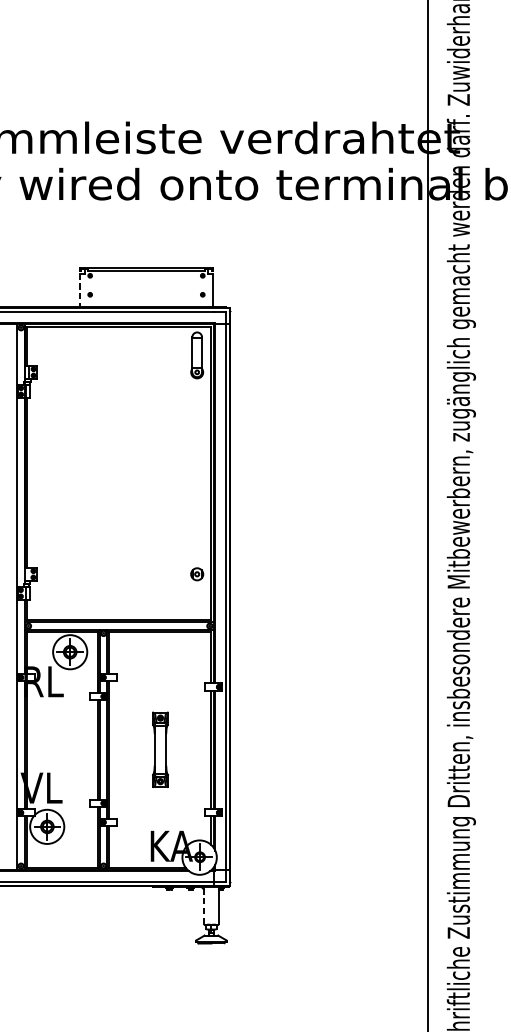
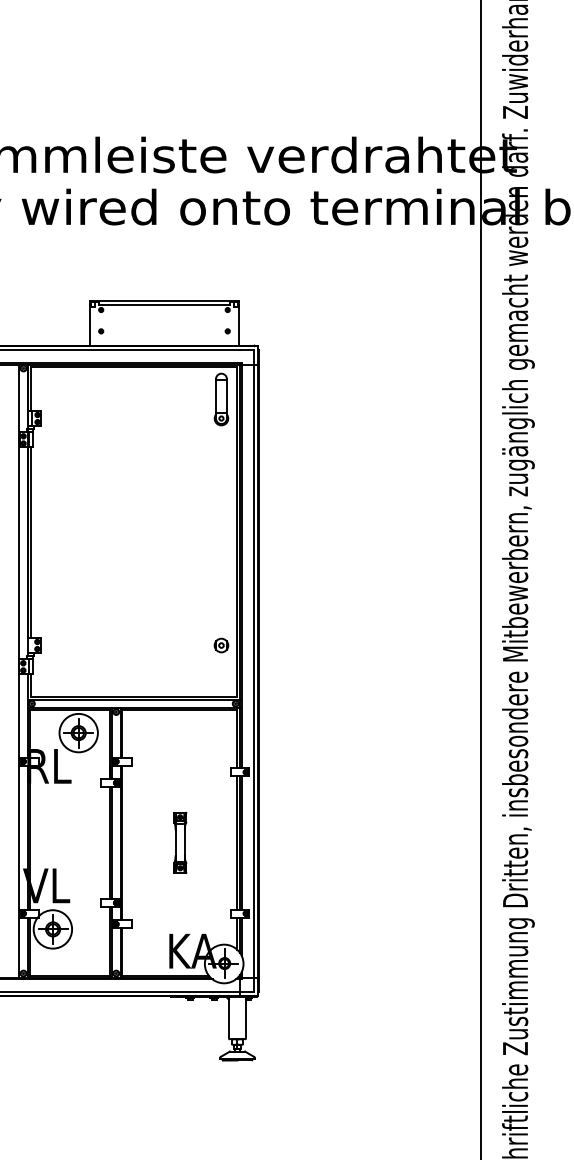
line: (79, 291) -> (89, 327), dashed -> solid
part: (160, 749) -> (180, 842), size x0.71
line: (203, 905) -> (228, 1017), dashed -> solid

